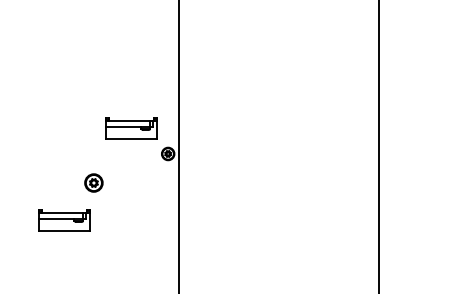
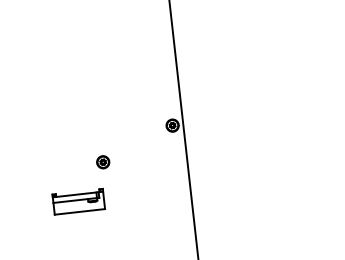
part: (131, 128) -> (134, 104), removed
part: (93, 183) -> (102, 162), size x0.71

